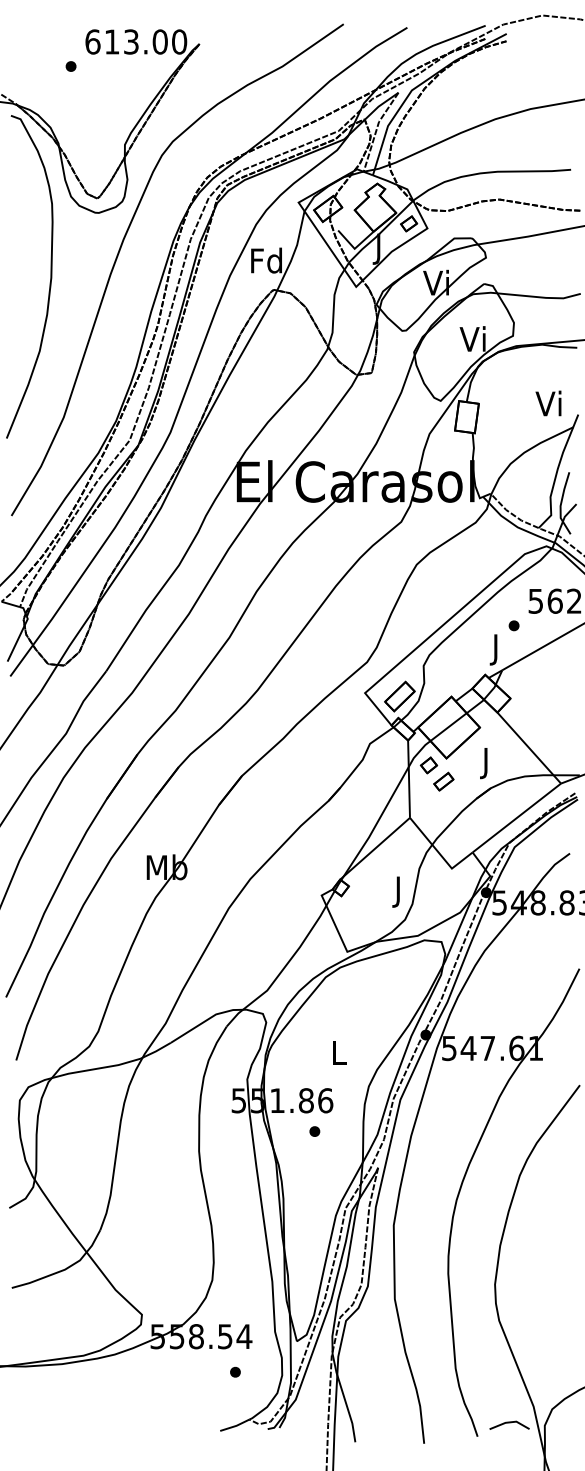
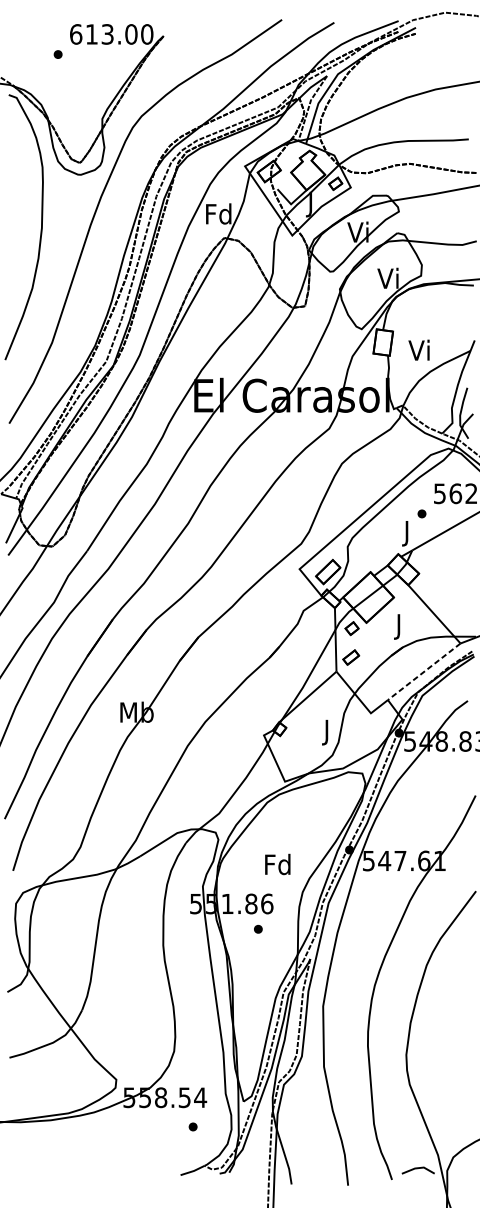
text: (548, 403) -> (419, 350), moved
part: (443, 781) -> (350, 657), moved
line: (516, 818) -> (423, 672), solid -> dashed
text: (338, 1052) -> (277, 864), L -> Fd

